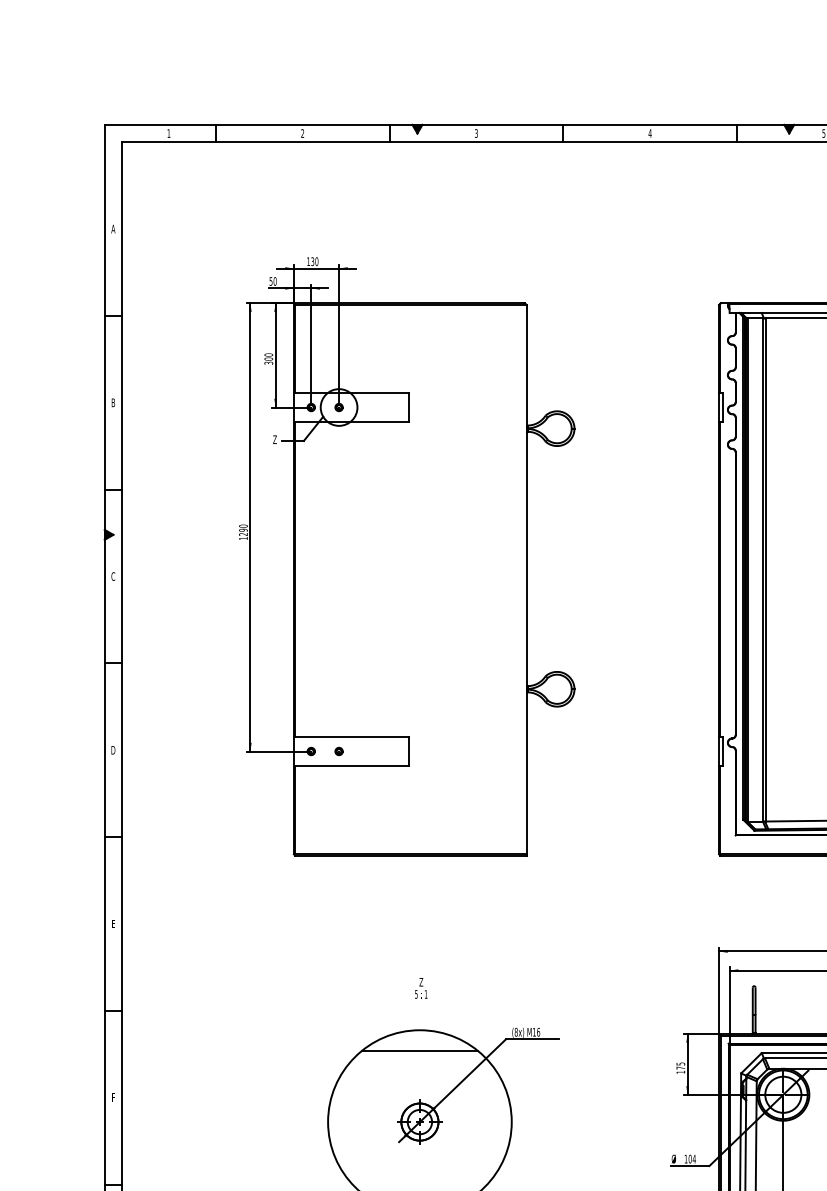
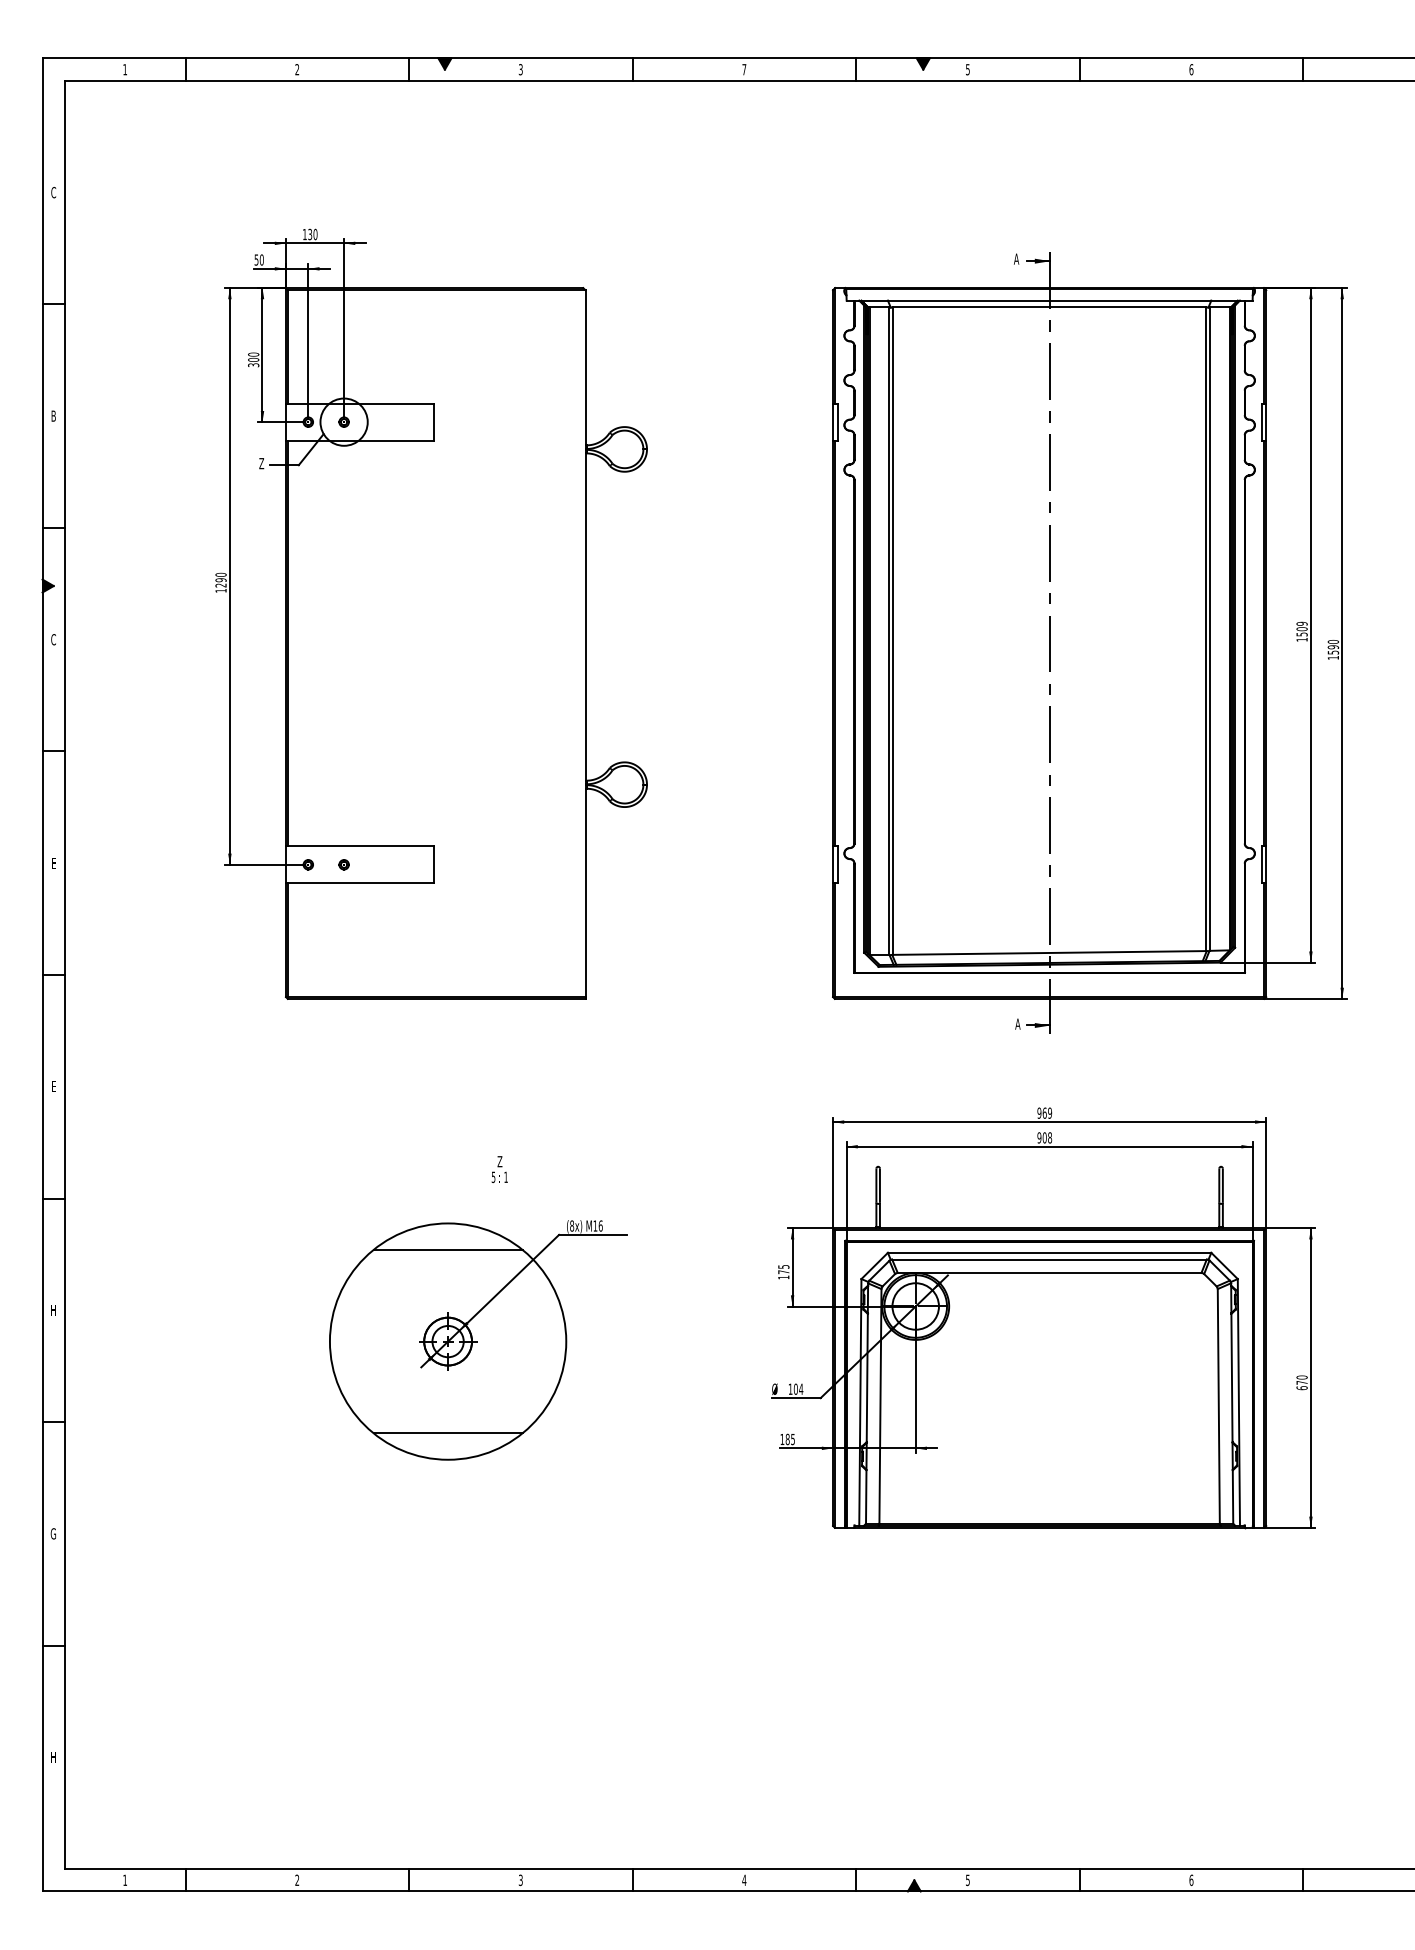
text: (650, 133) -> (744, 69), 4 -> 7
text: (113, 229) -> (53, 192), A -> C
text: (113, 749) -> (53, 862), D -> E
text: (420, 988) -> (499, 1169), moved
text: (113, 1097) -> (53, 1310), F -> H

